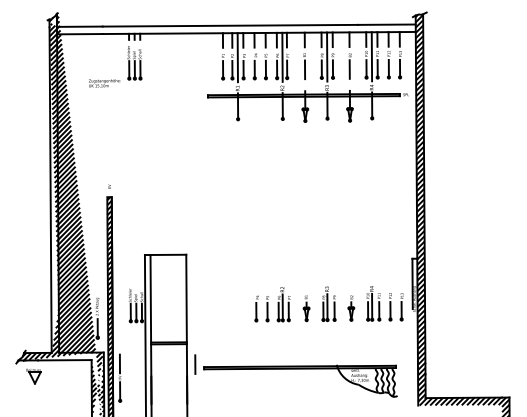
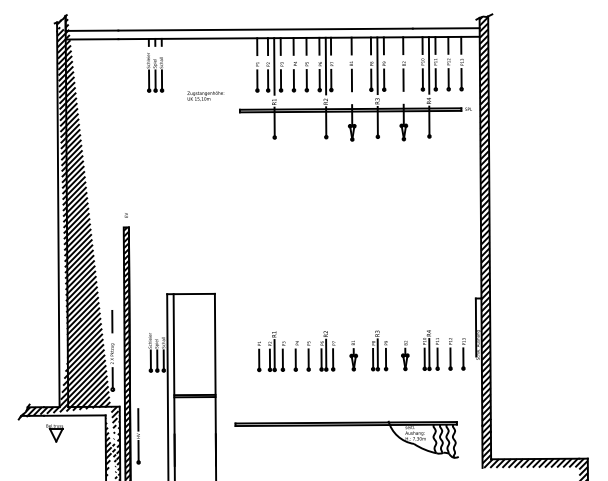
text: (104, 82) -> (205, 95), moved
part: (235, 304) -> (271, 351), added
line: (195, 364) -> (112, 321), moved
part: (33, 376) -> (54, 433), moved

